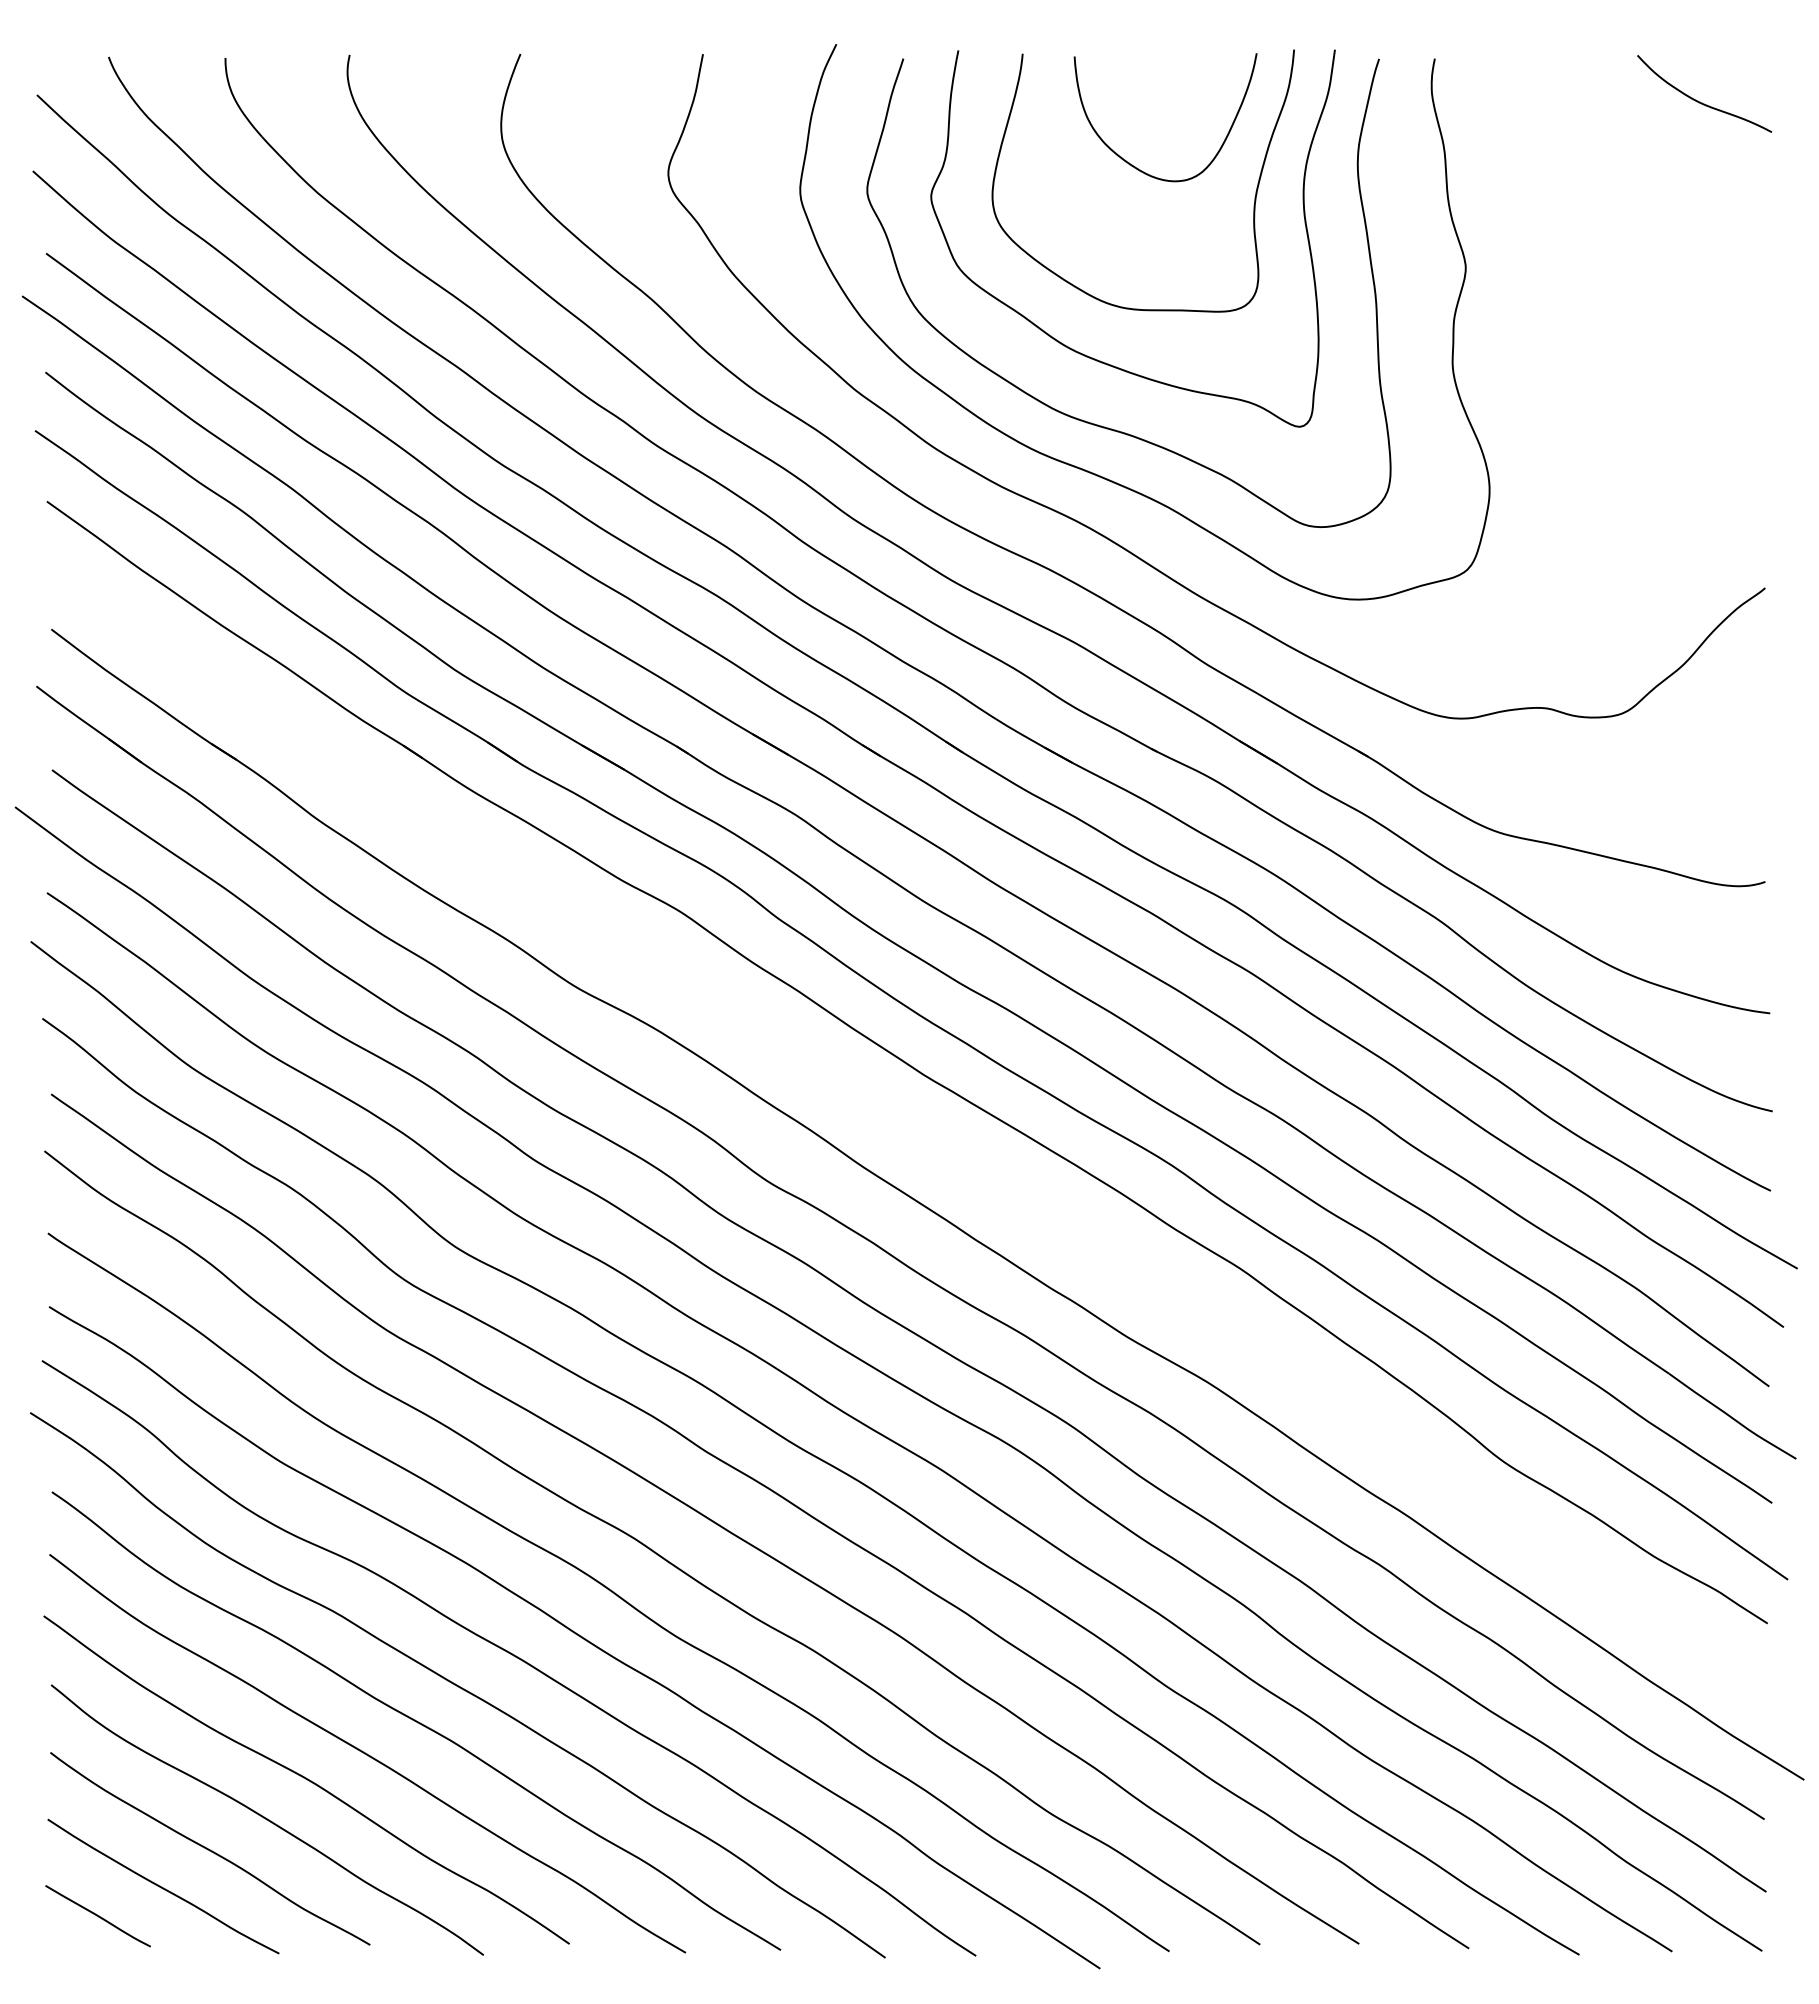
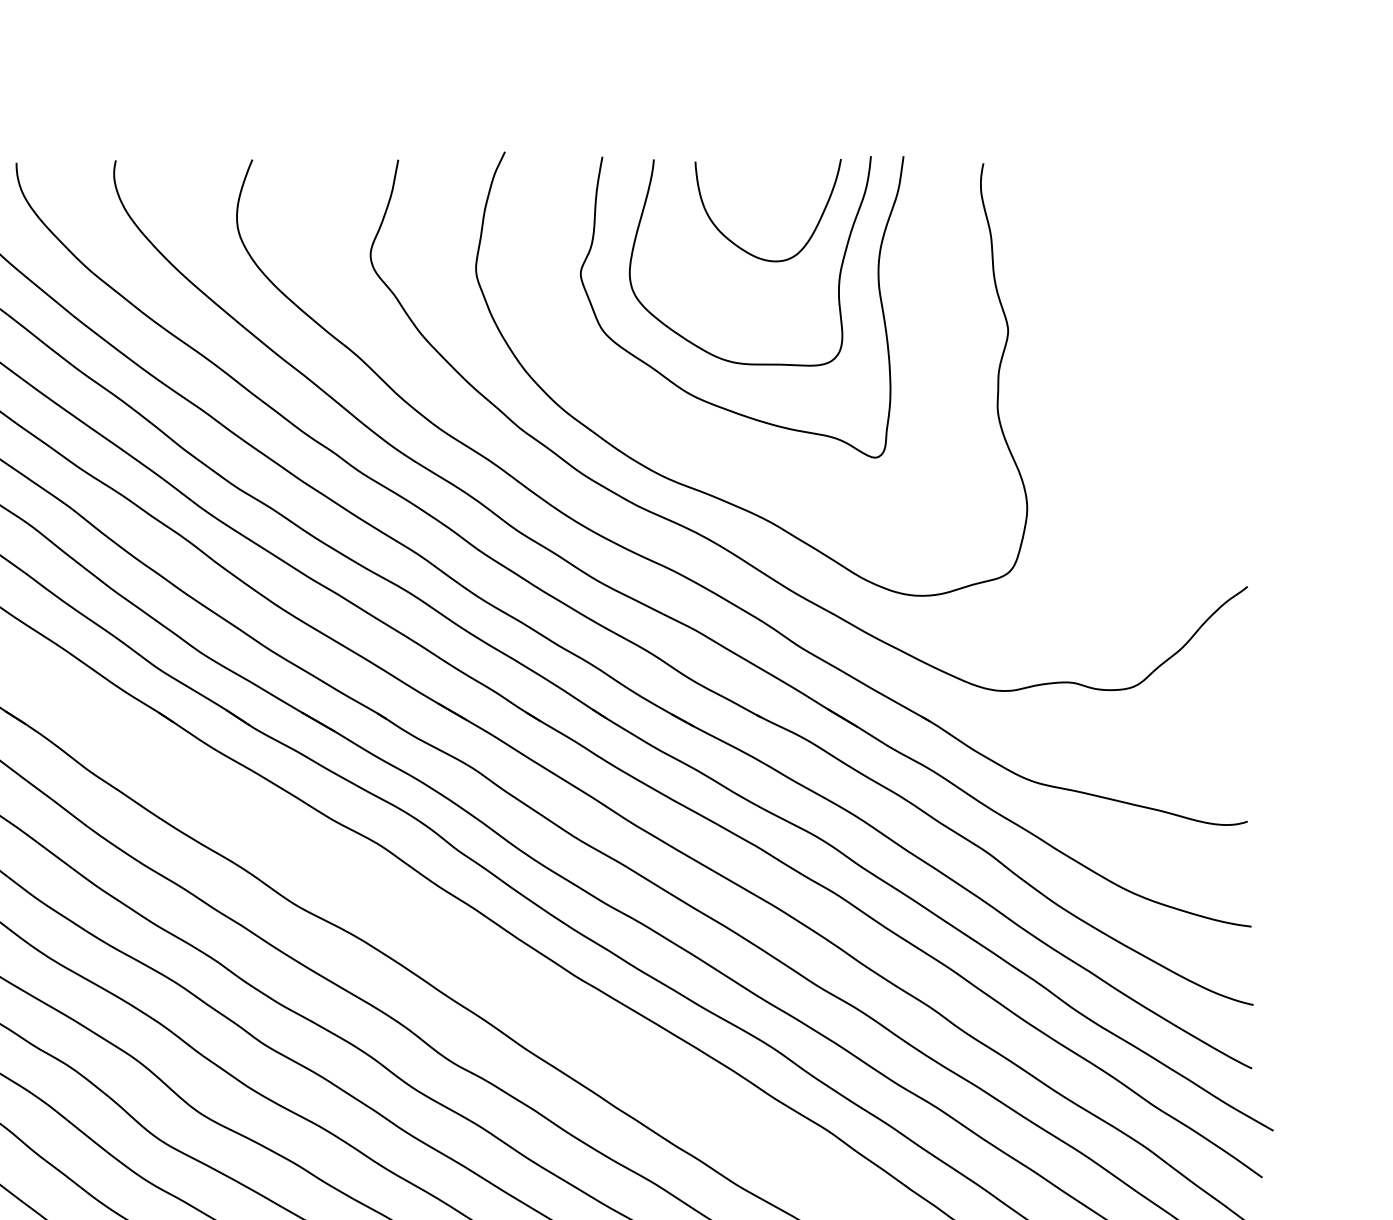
curve: (1700, 101) -> (1195, 197), removed
curve: (1085, 420) -> (704, 452), removed

